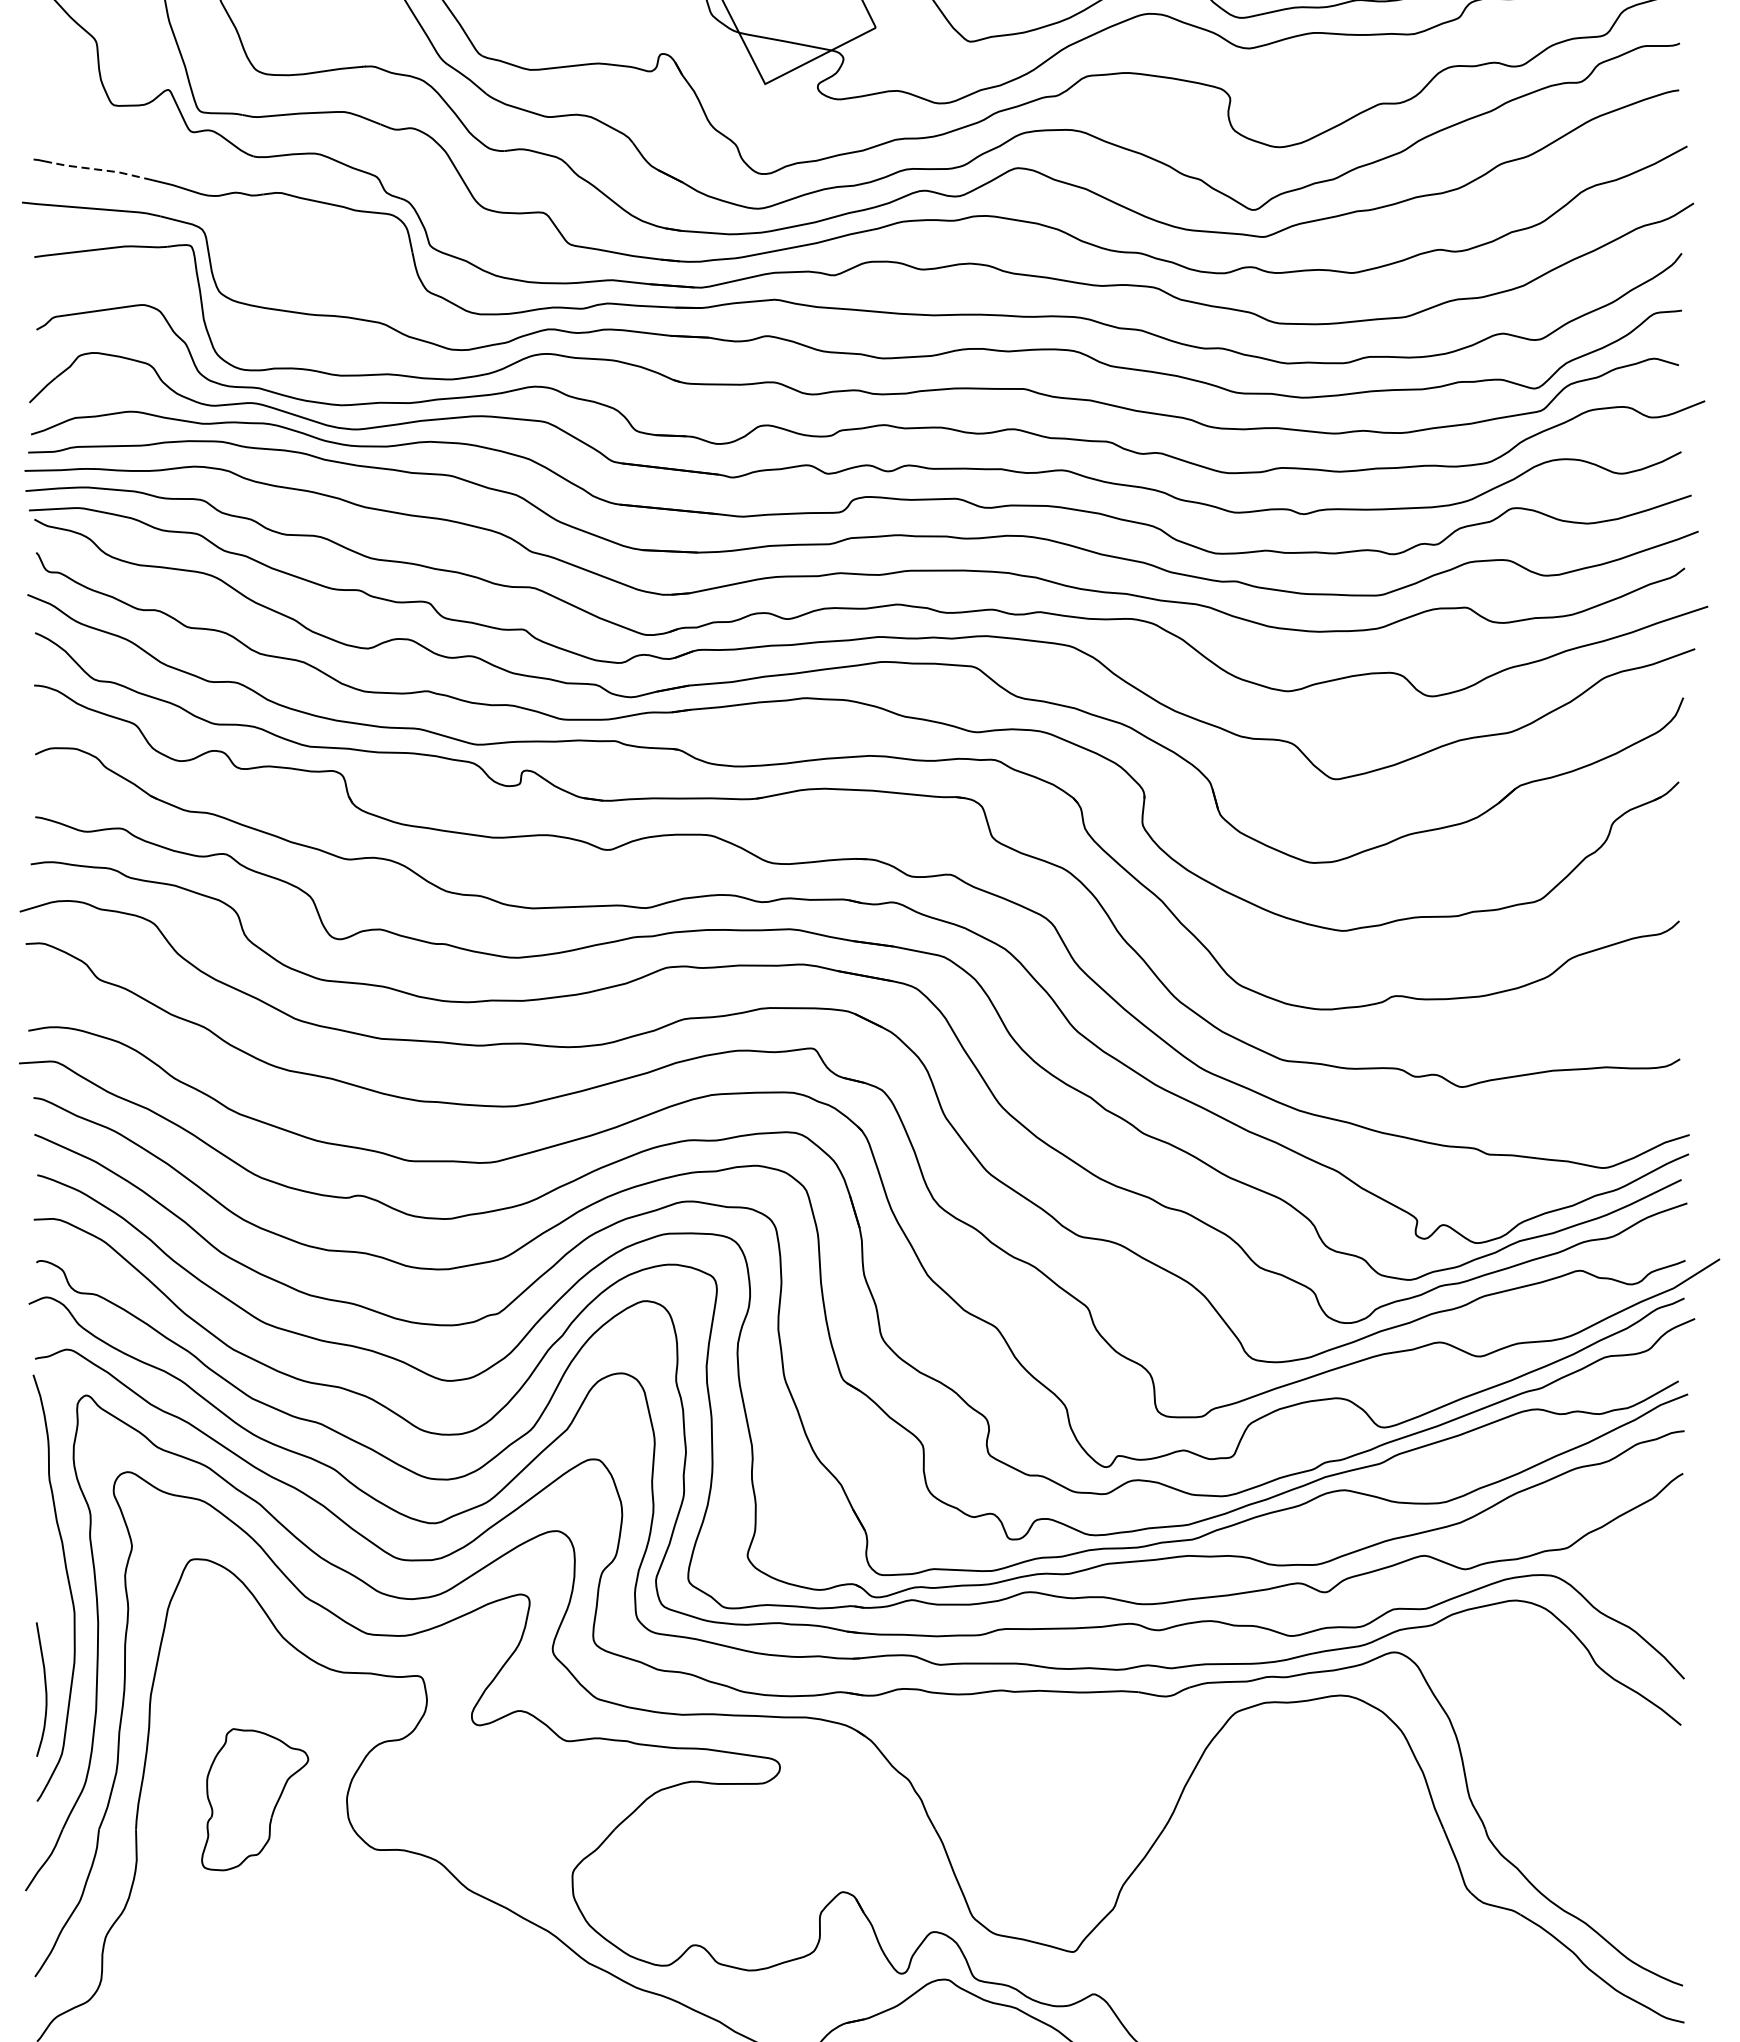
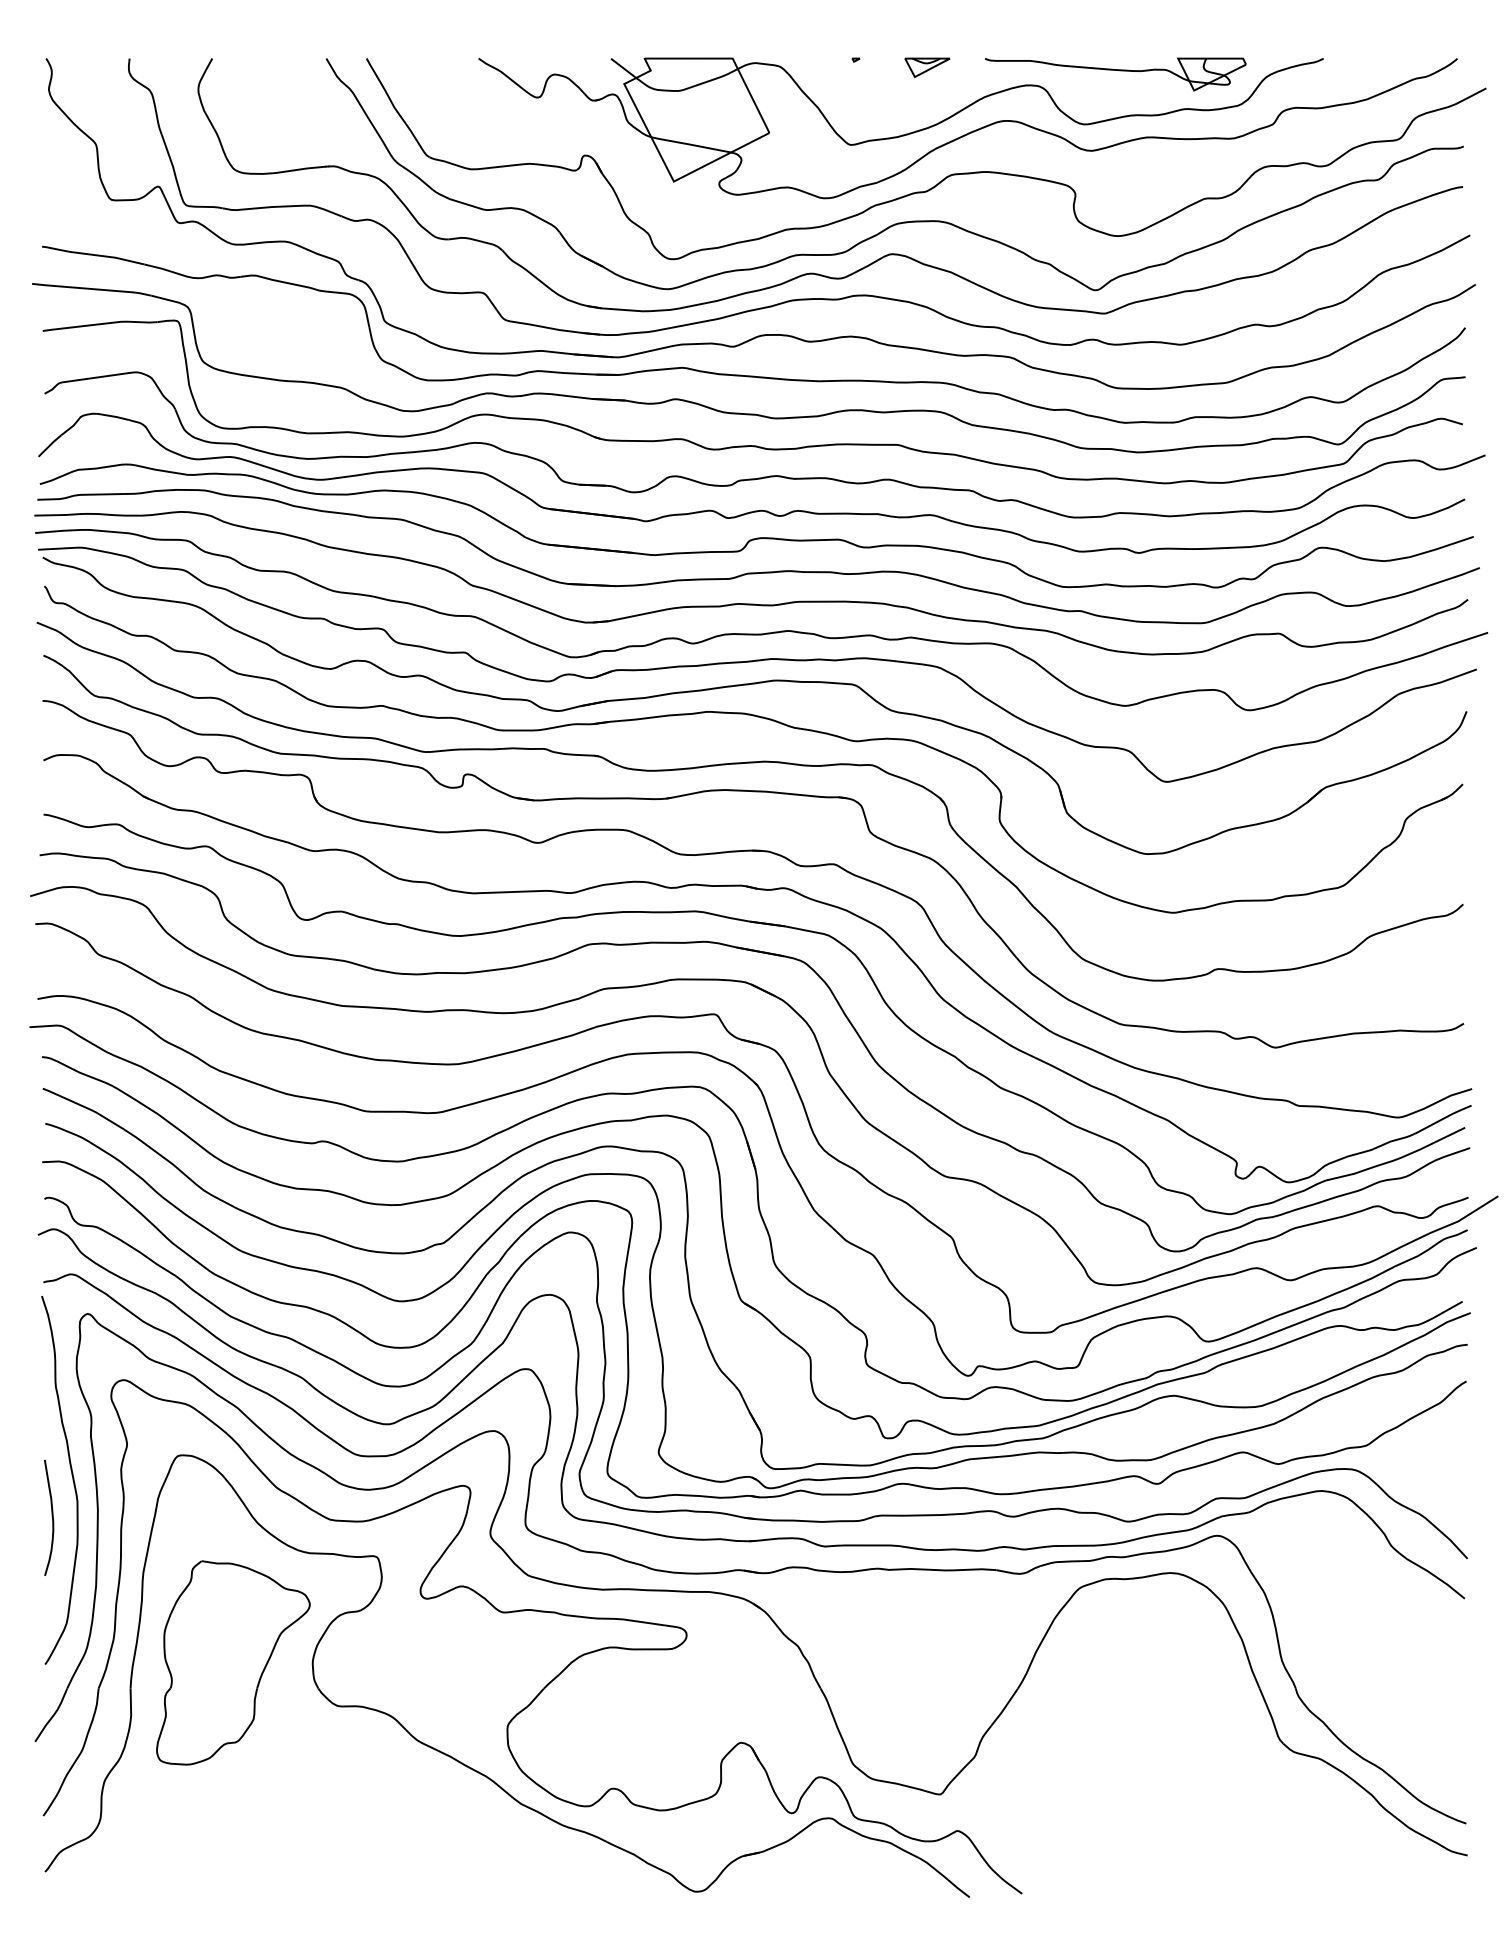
line: (101, 169) -> (100, 255), dashed -> solid
curve: (44, 1687) -> (51, 1516), moved
part: (255, 1799) -> (233, 1662), size x1.67

